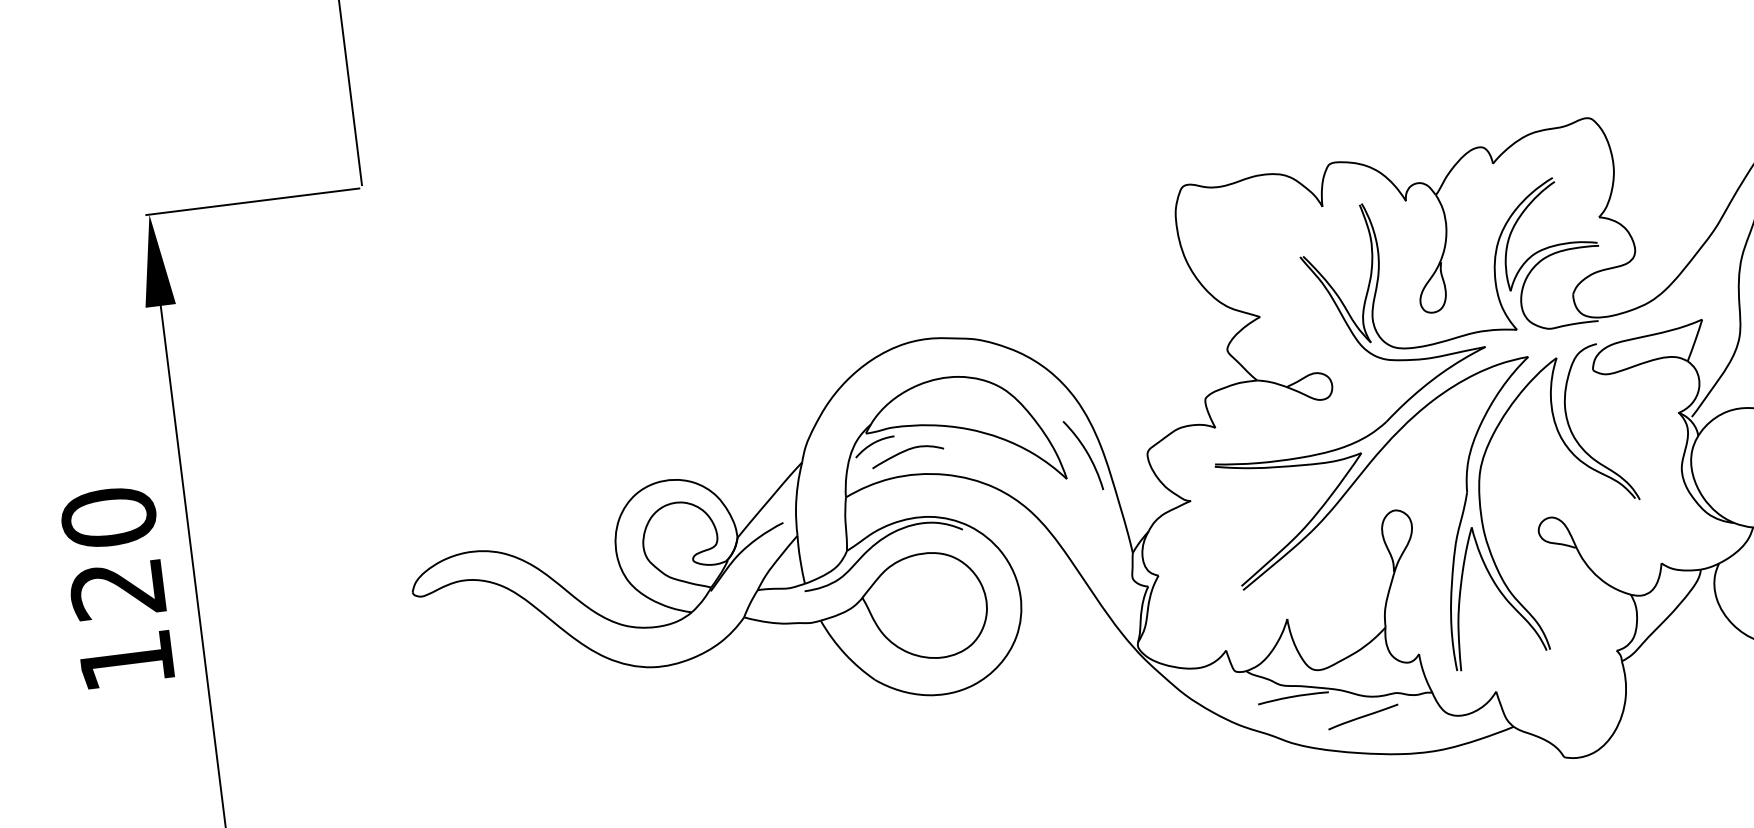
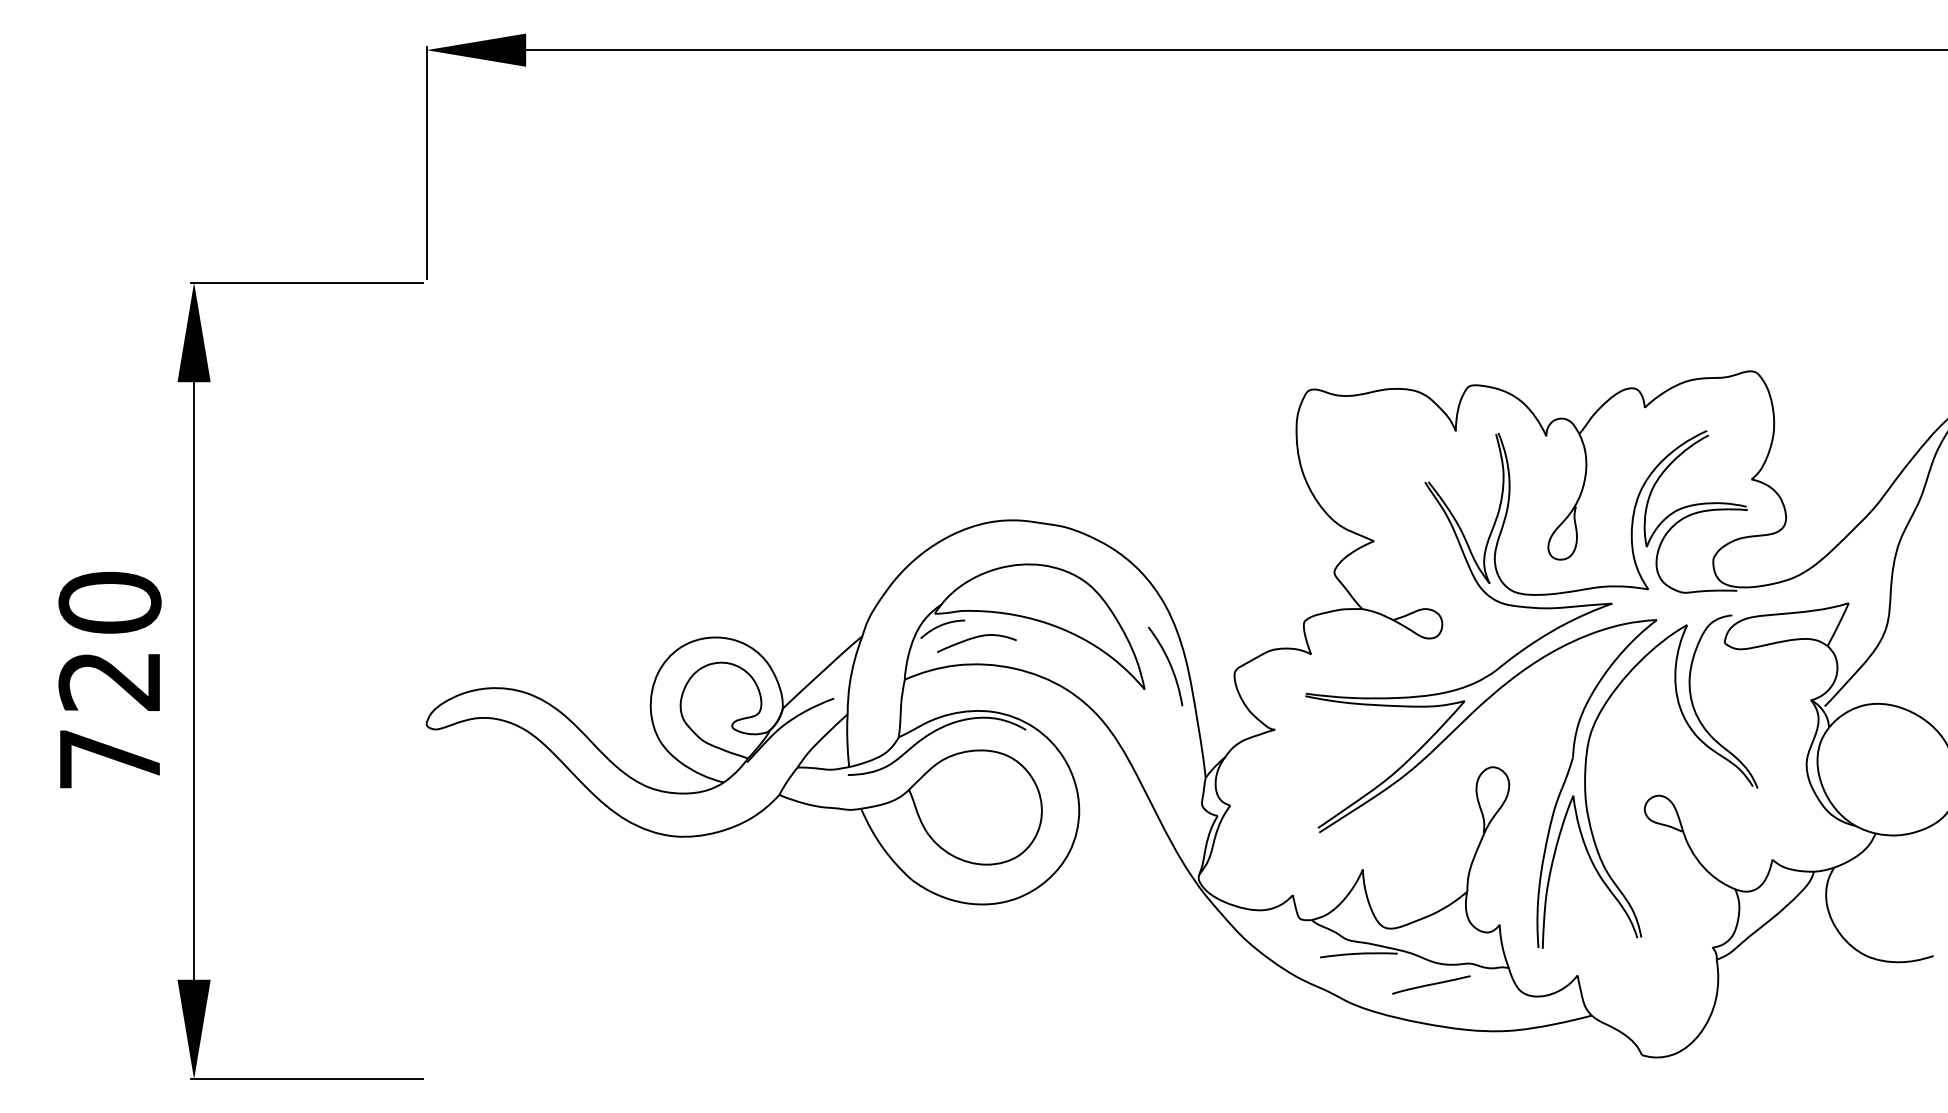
text: (126, 661) -> (109, 759), 120 -> 720

